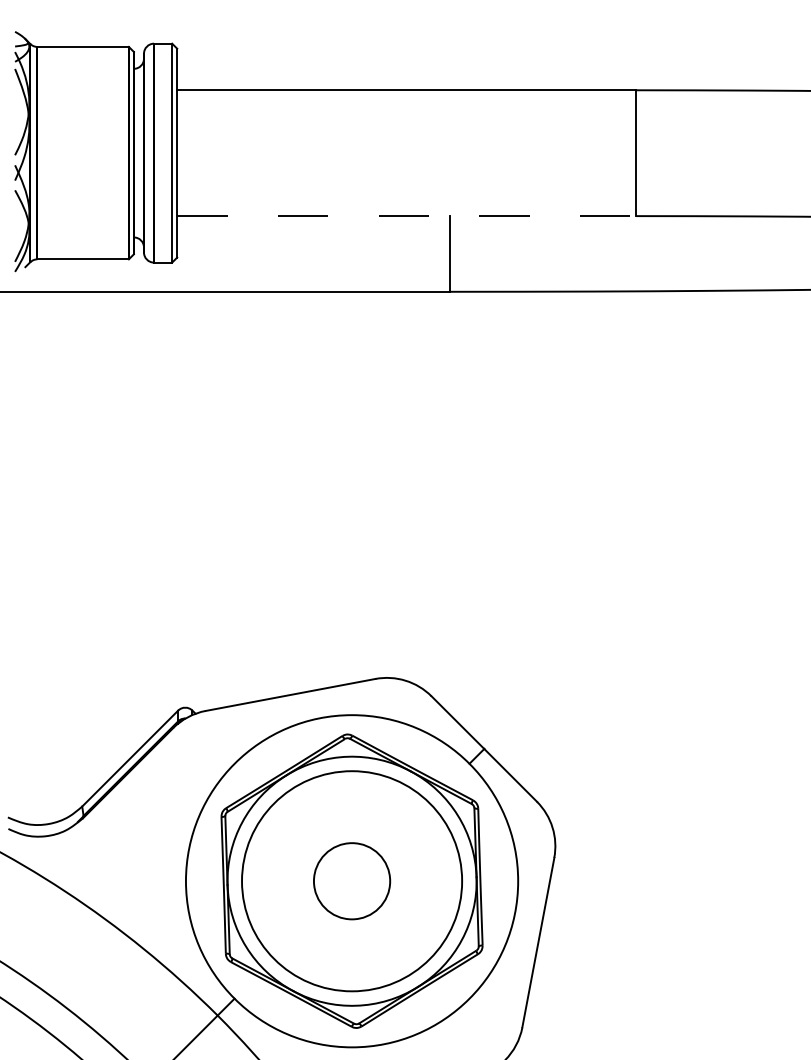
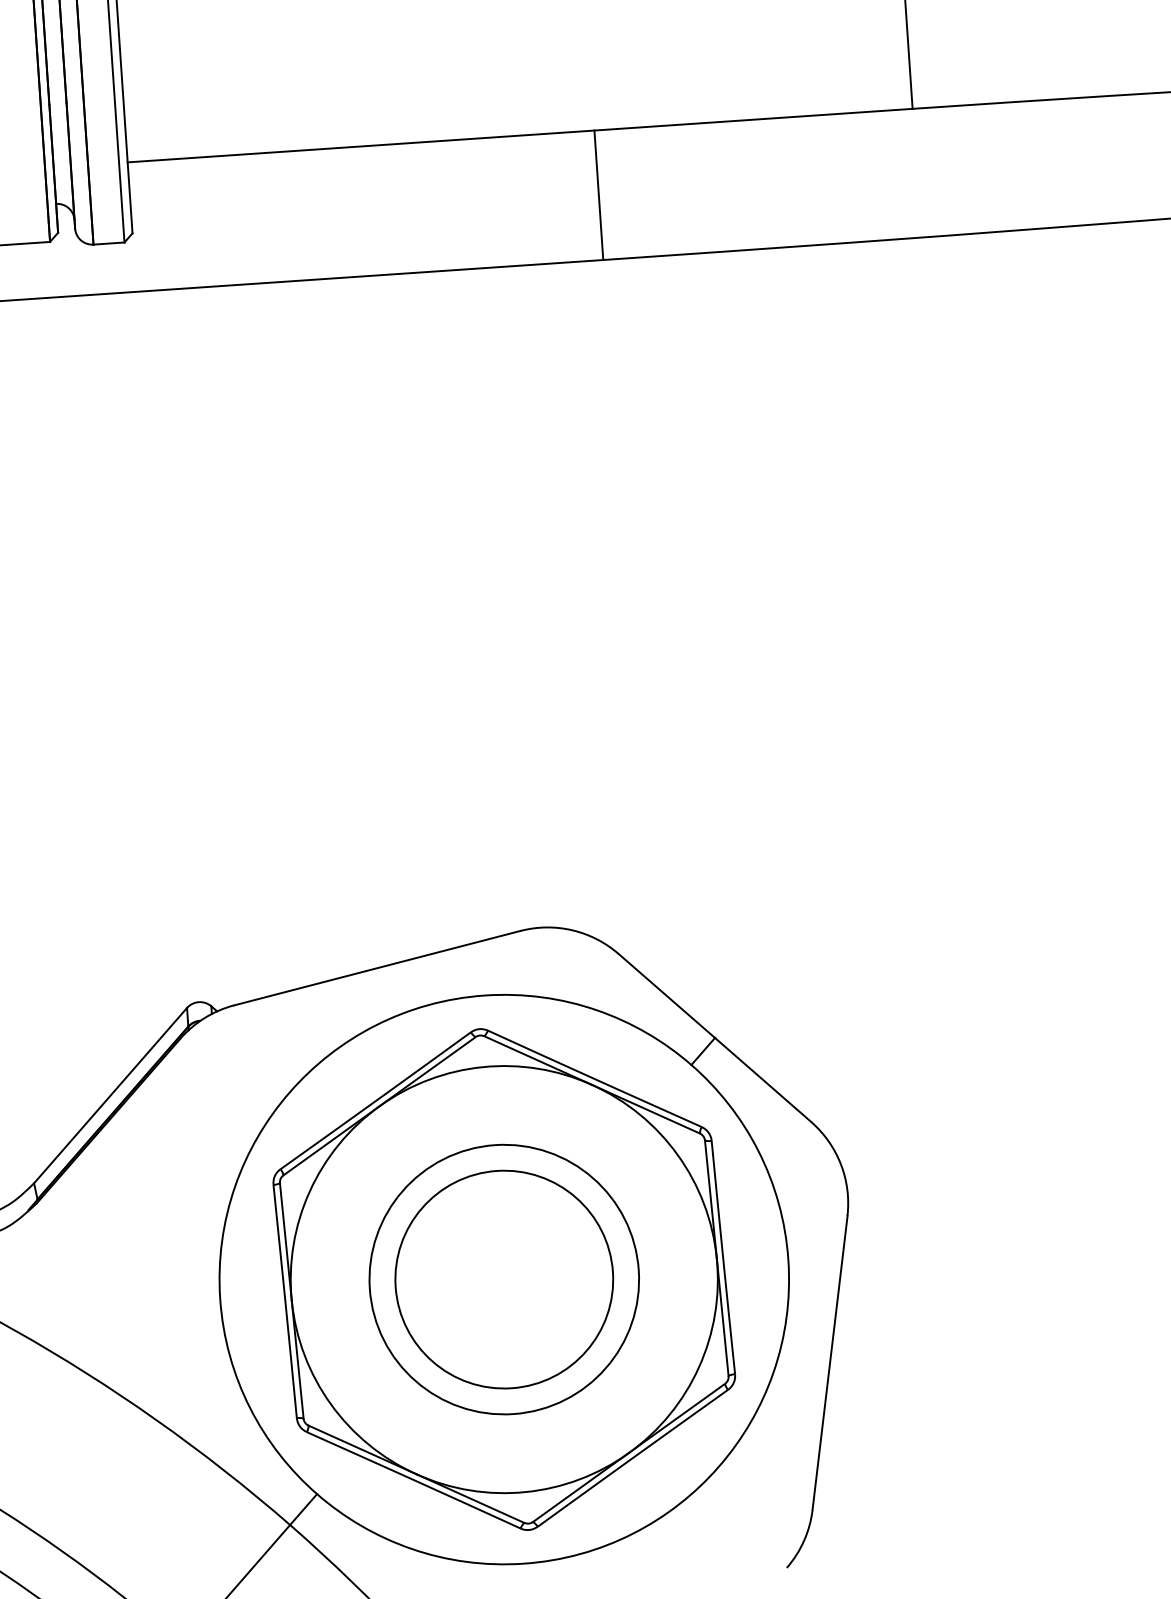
line: (407, 216) -> (521, 136), dashed -> solid
circle: (351, 880) -> (503, 1278), size x0.71
circle: (351, 880) -> (503, 1278), size x1.67

